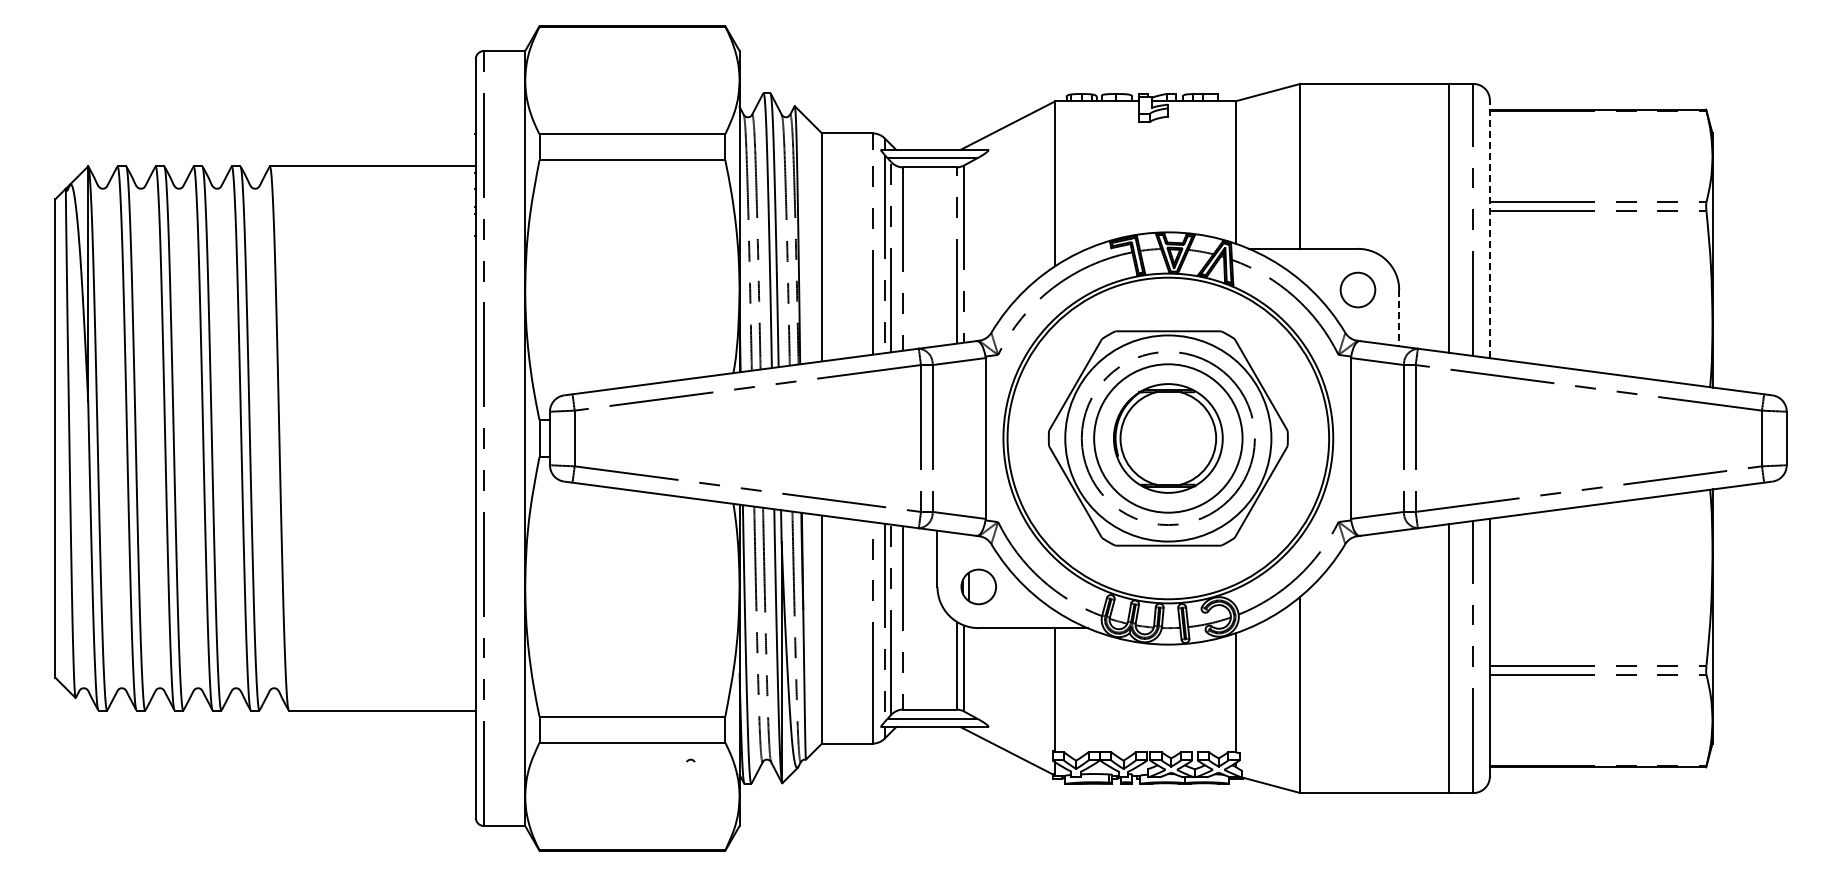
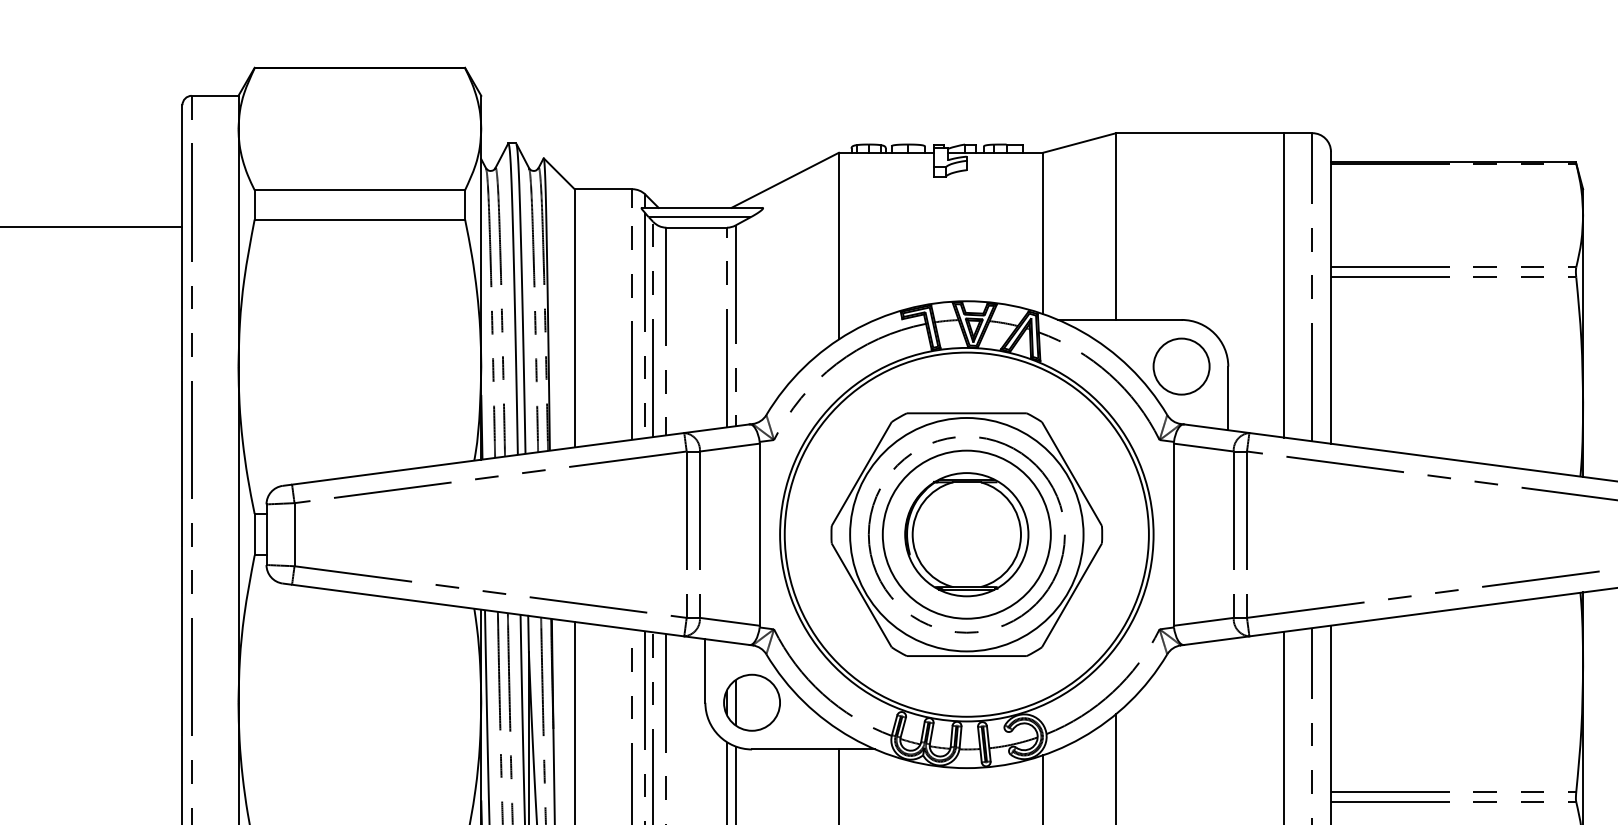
line: (1489, 229) -> (1330, 298), dashed -> solid
circle: (1357, 289) -> (1181, 365), size x1.43
line: (1399, 318) -> (1228, 398), dashed -> solid
part: (978, 586) -> (751, 702), size x1.43

